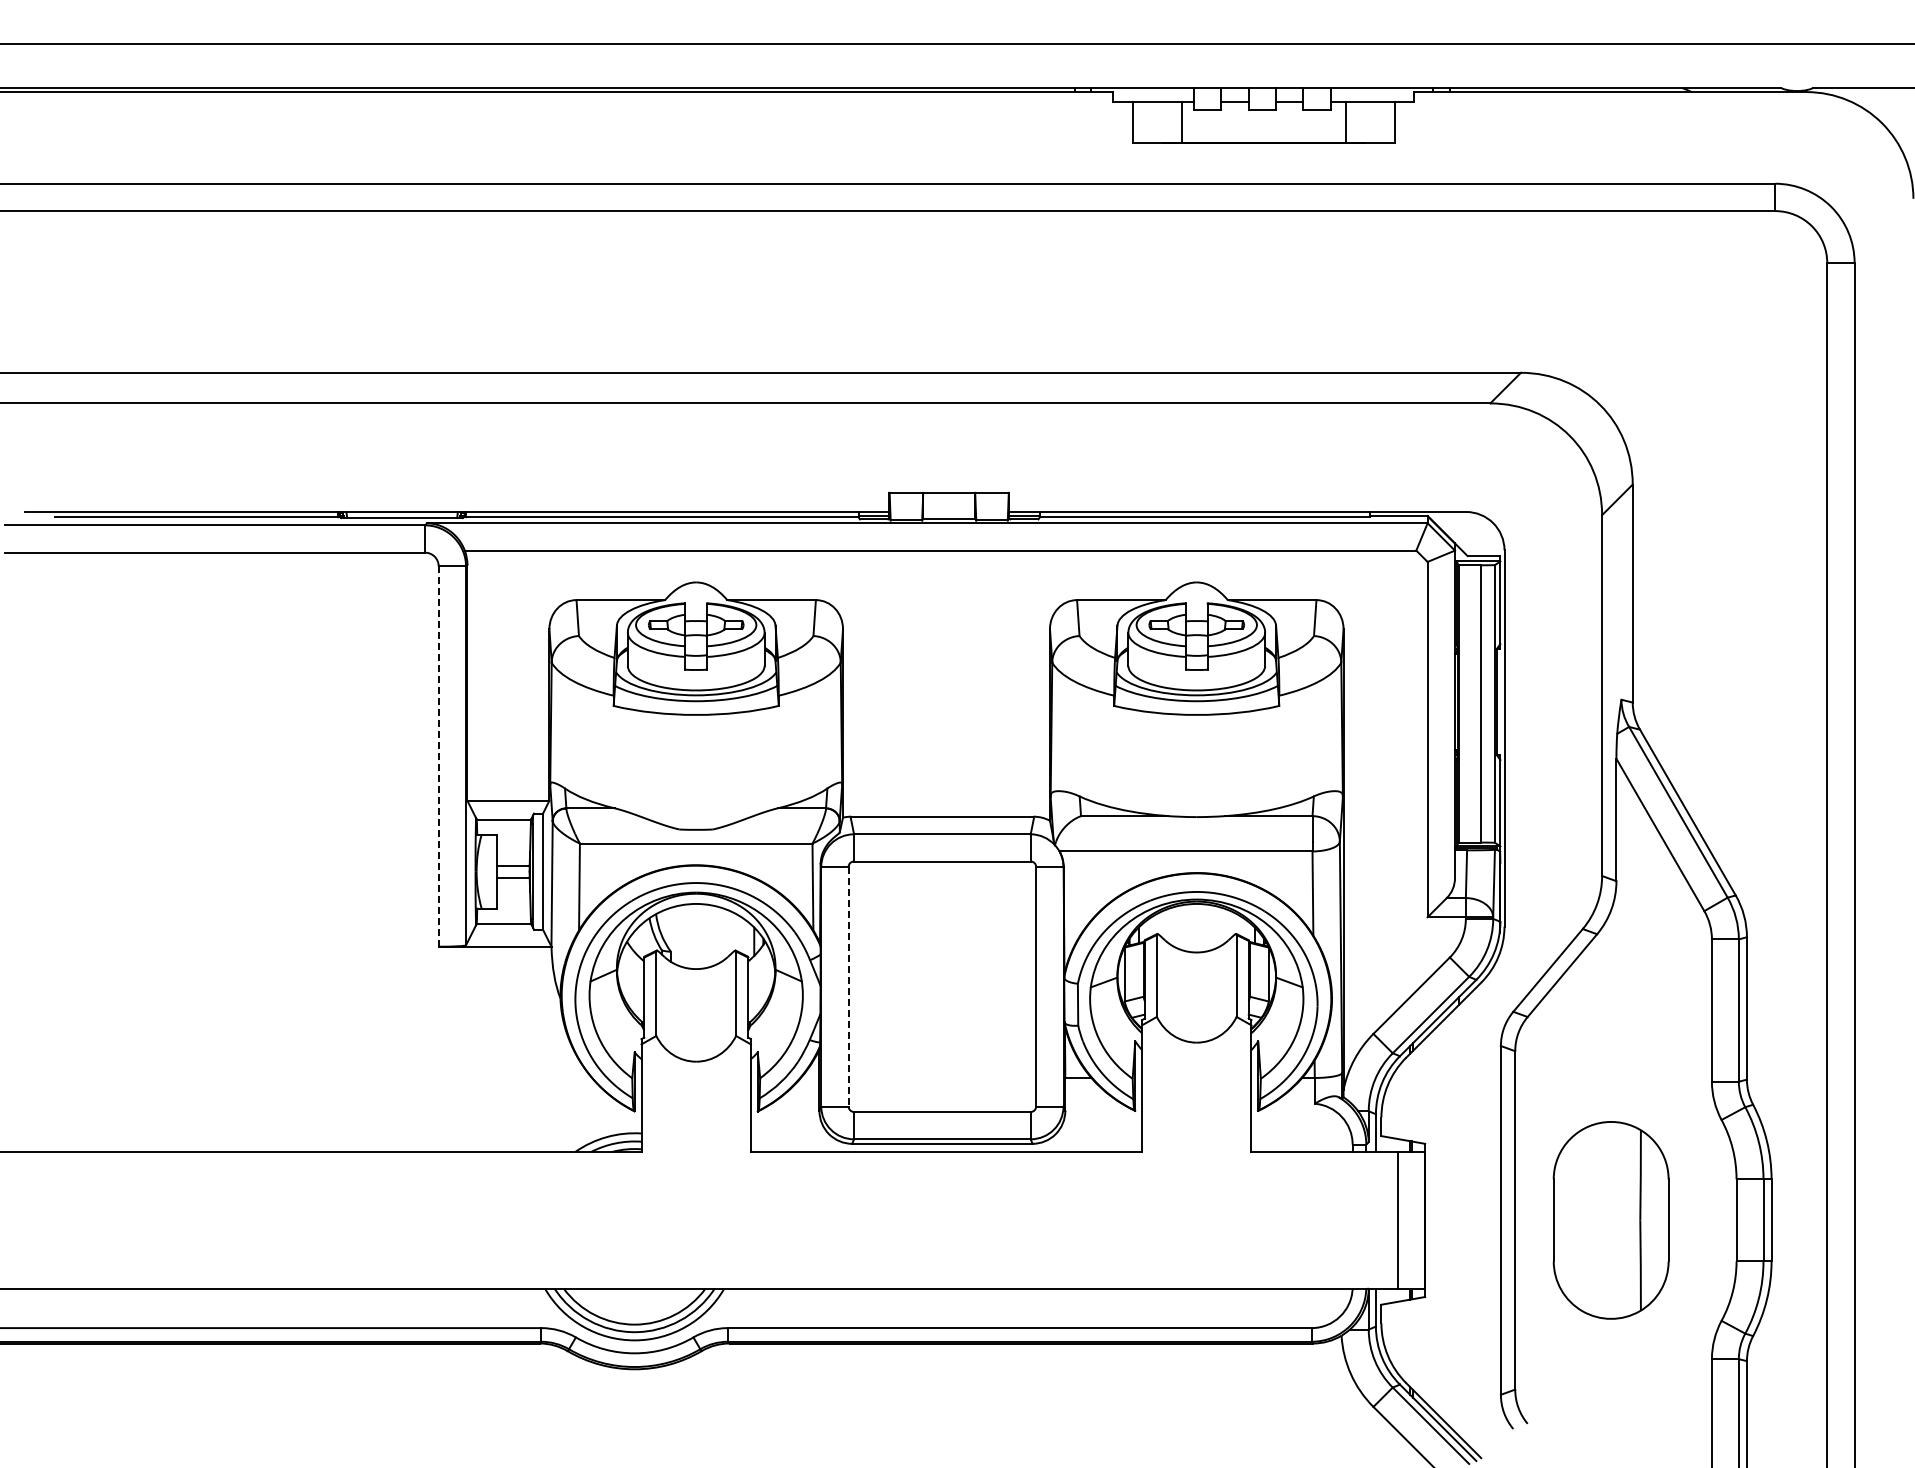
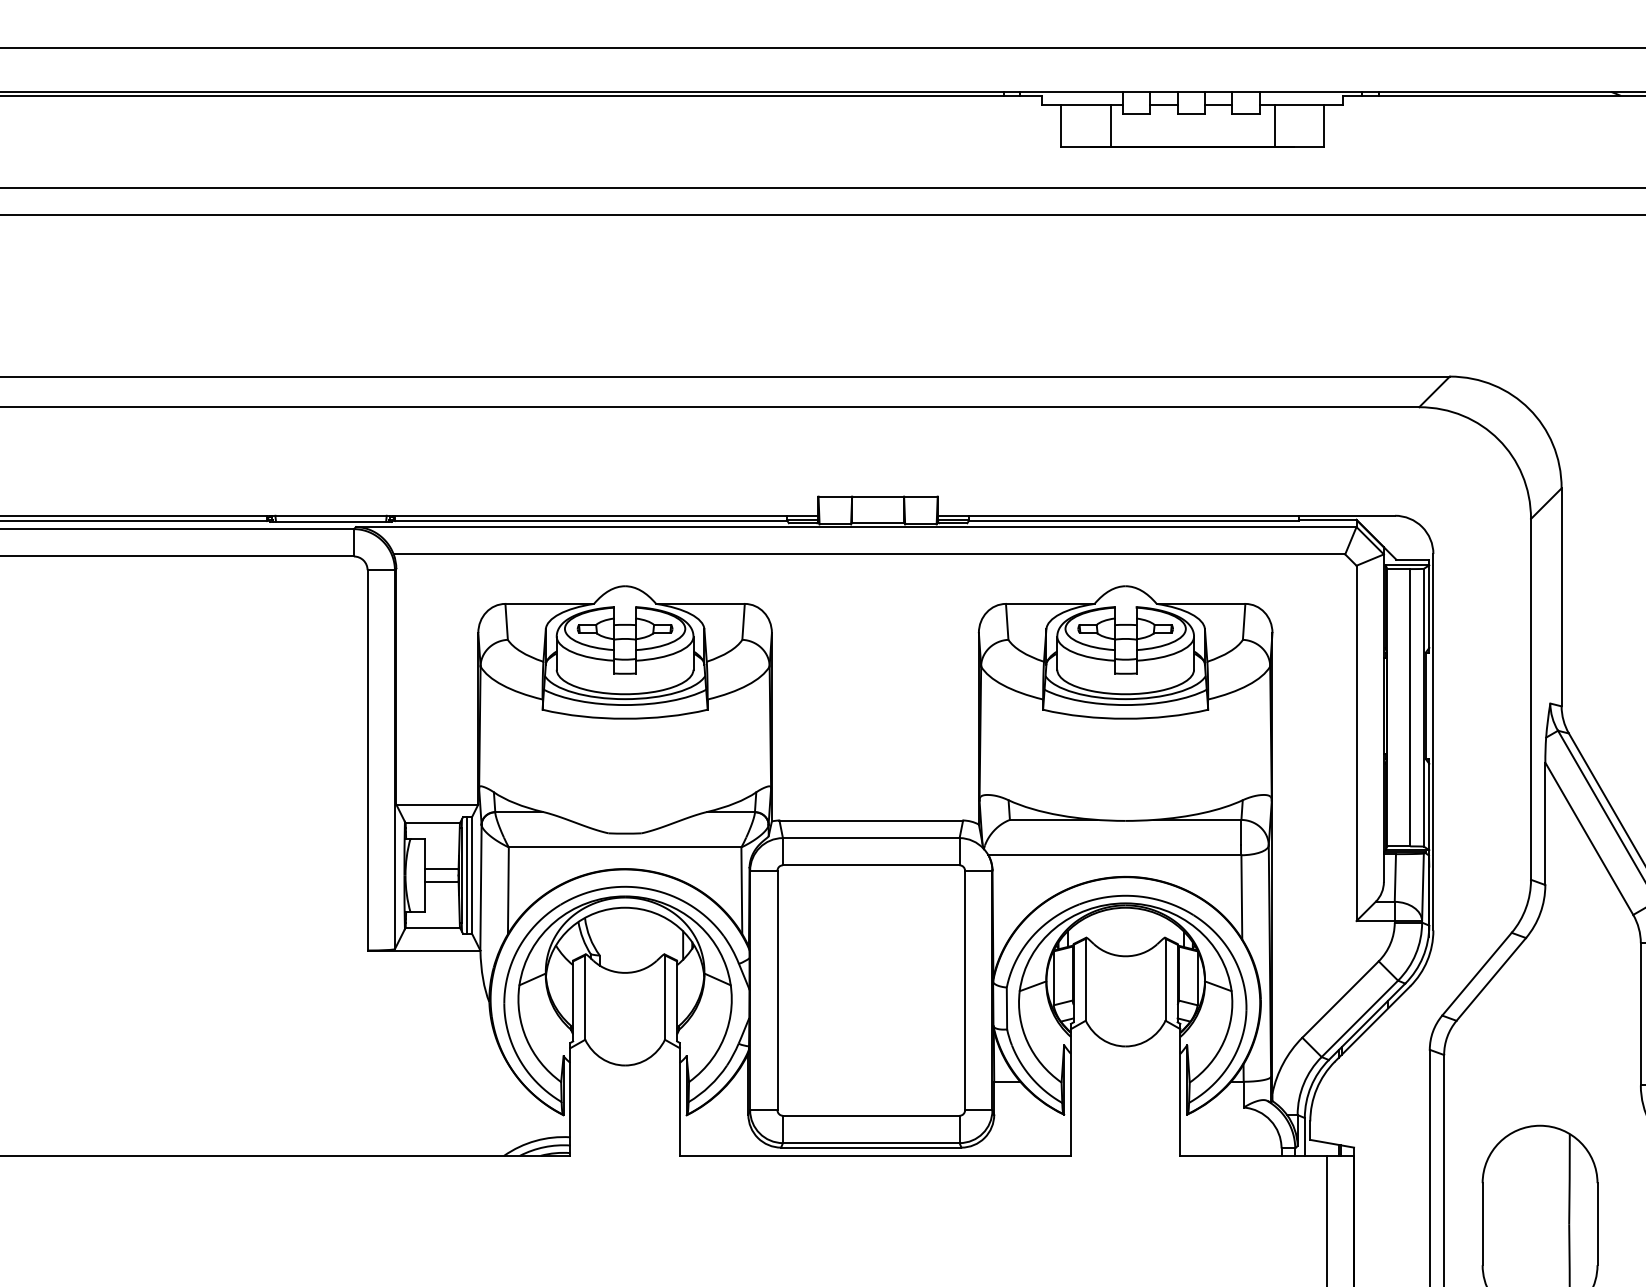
line: (438, 756) -> (367, 760), dashed -> solid
line: (537, 871) -> (466, 875), added
line: (848, 986) -> (777, 990), dashed -> solid

